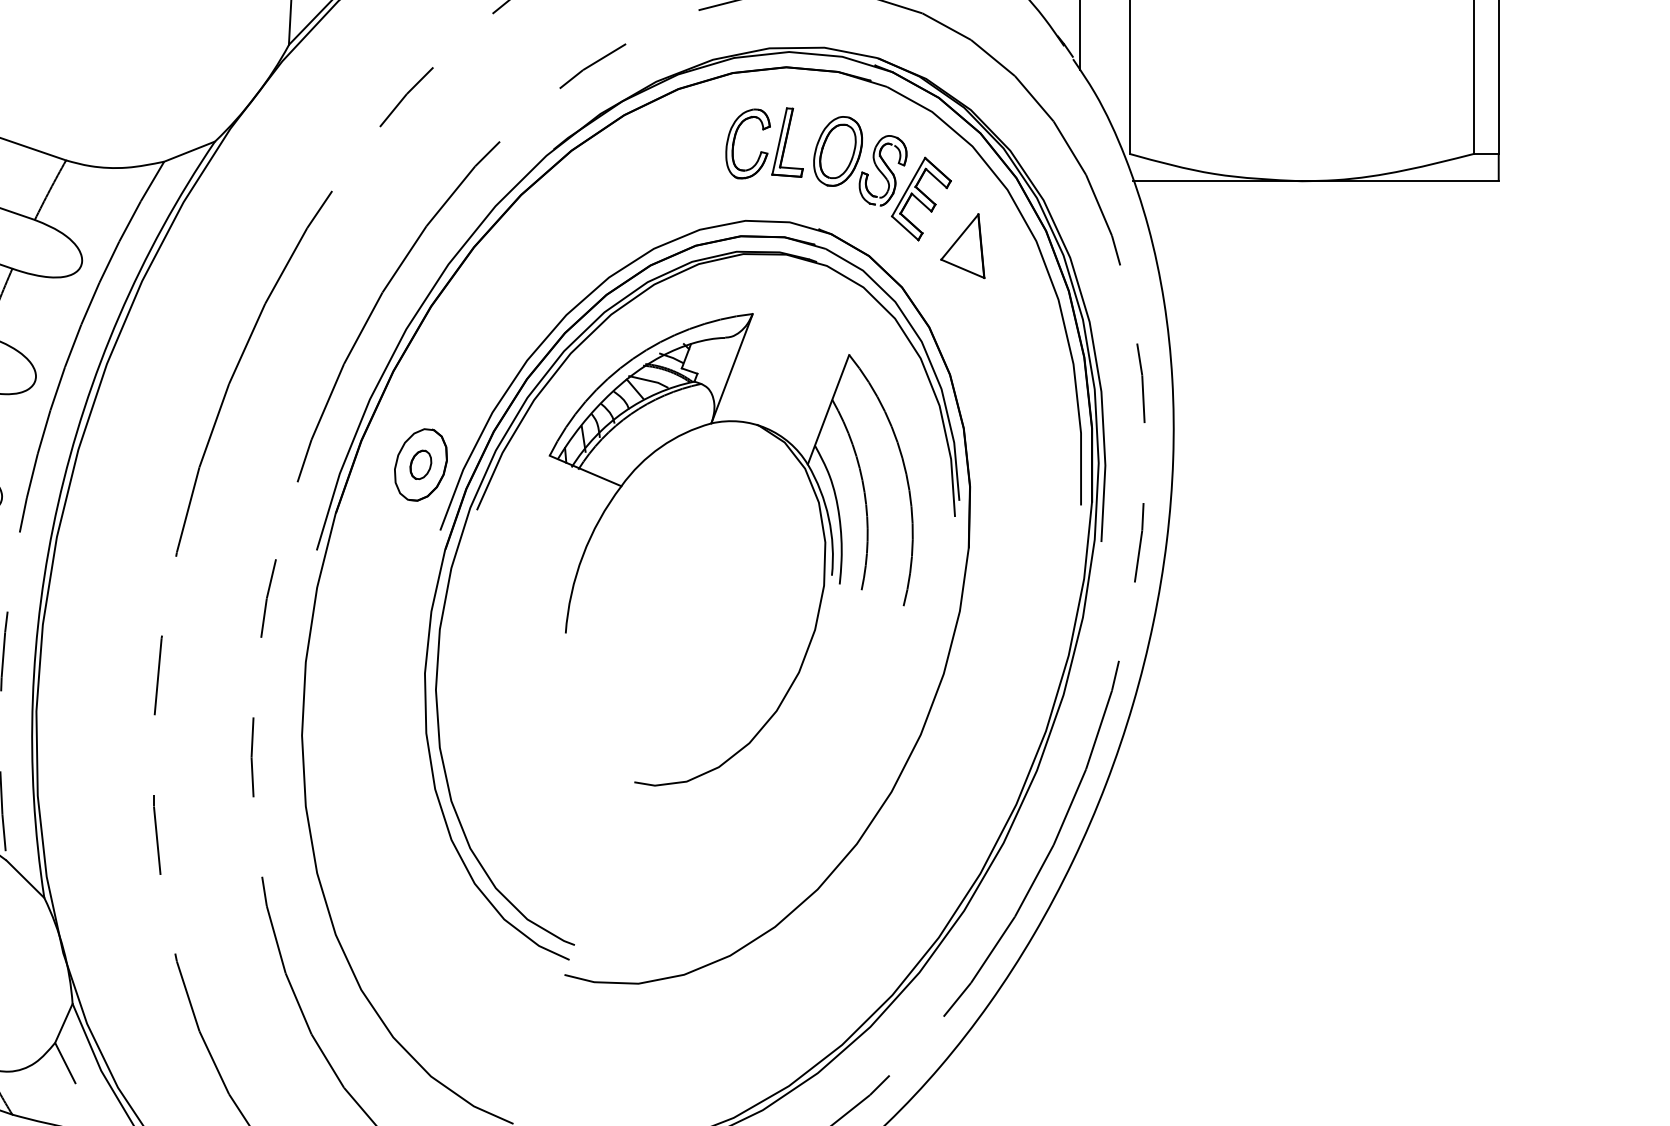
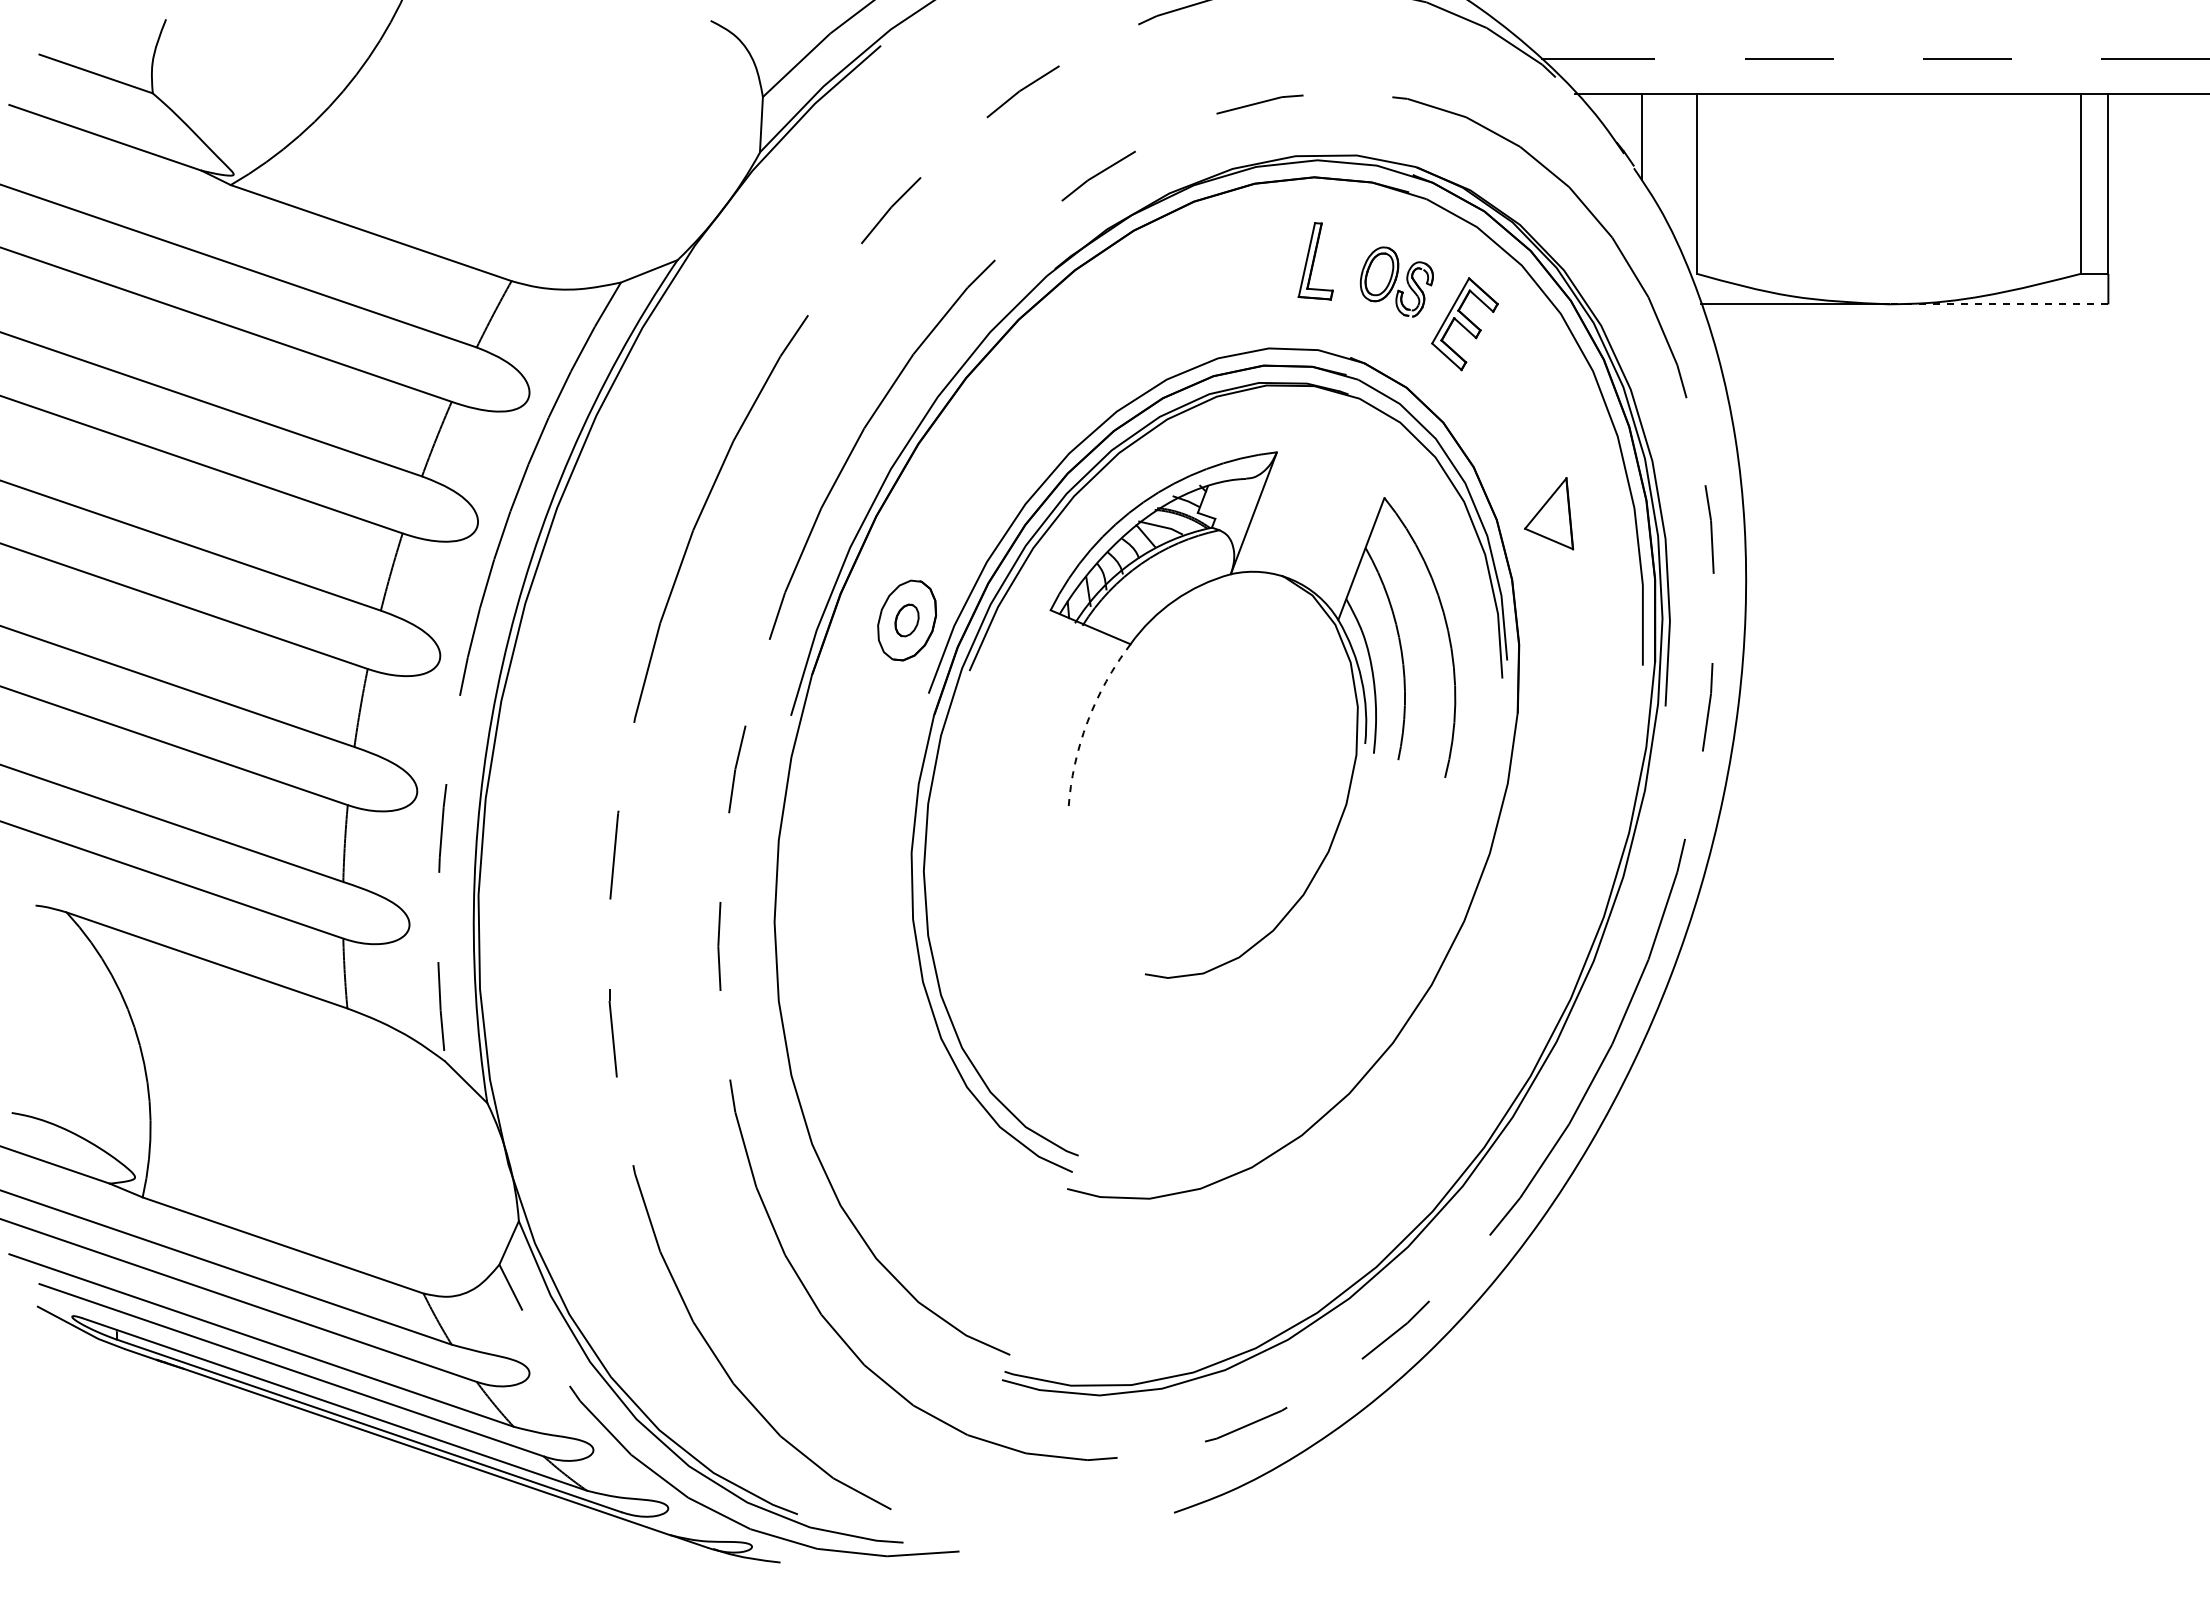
part: (735, 140) -> (1257, 258), removed
part: (860, 160) -> (1396, 281), size x0.7
line: (1400, 181) -> (1998, 304), solid -> dashed
part: (963, 246) -> (1549, 513), moved
arc: (582, 555) -> (1087, 721), solid -> dashed

